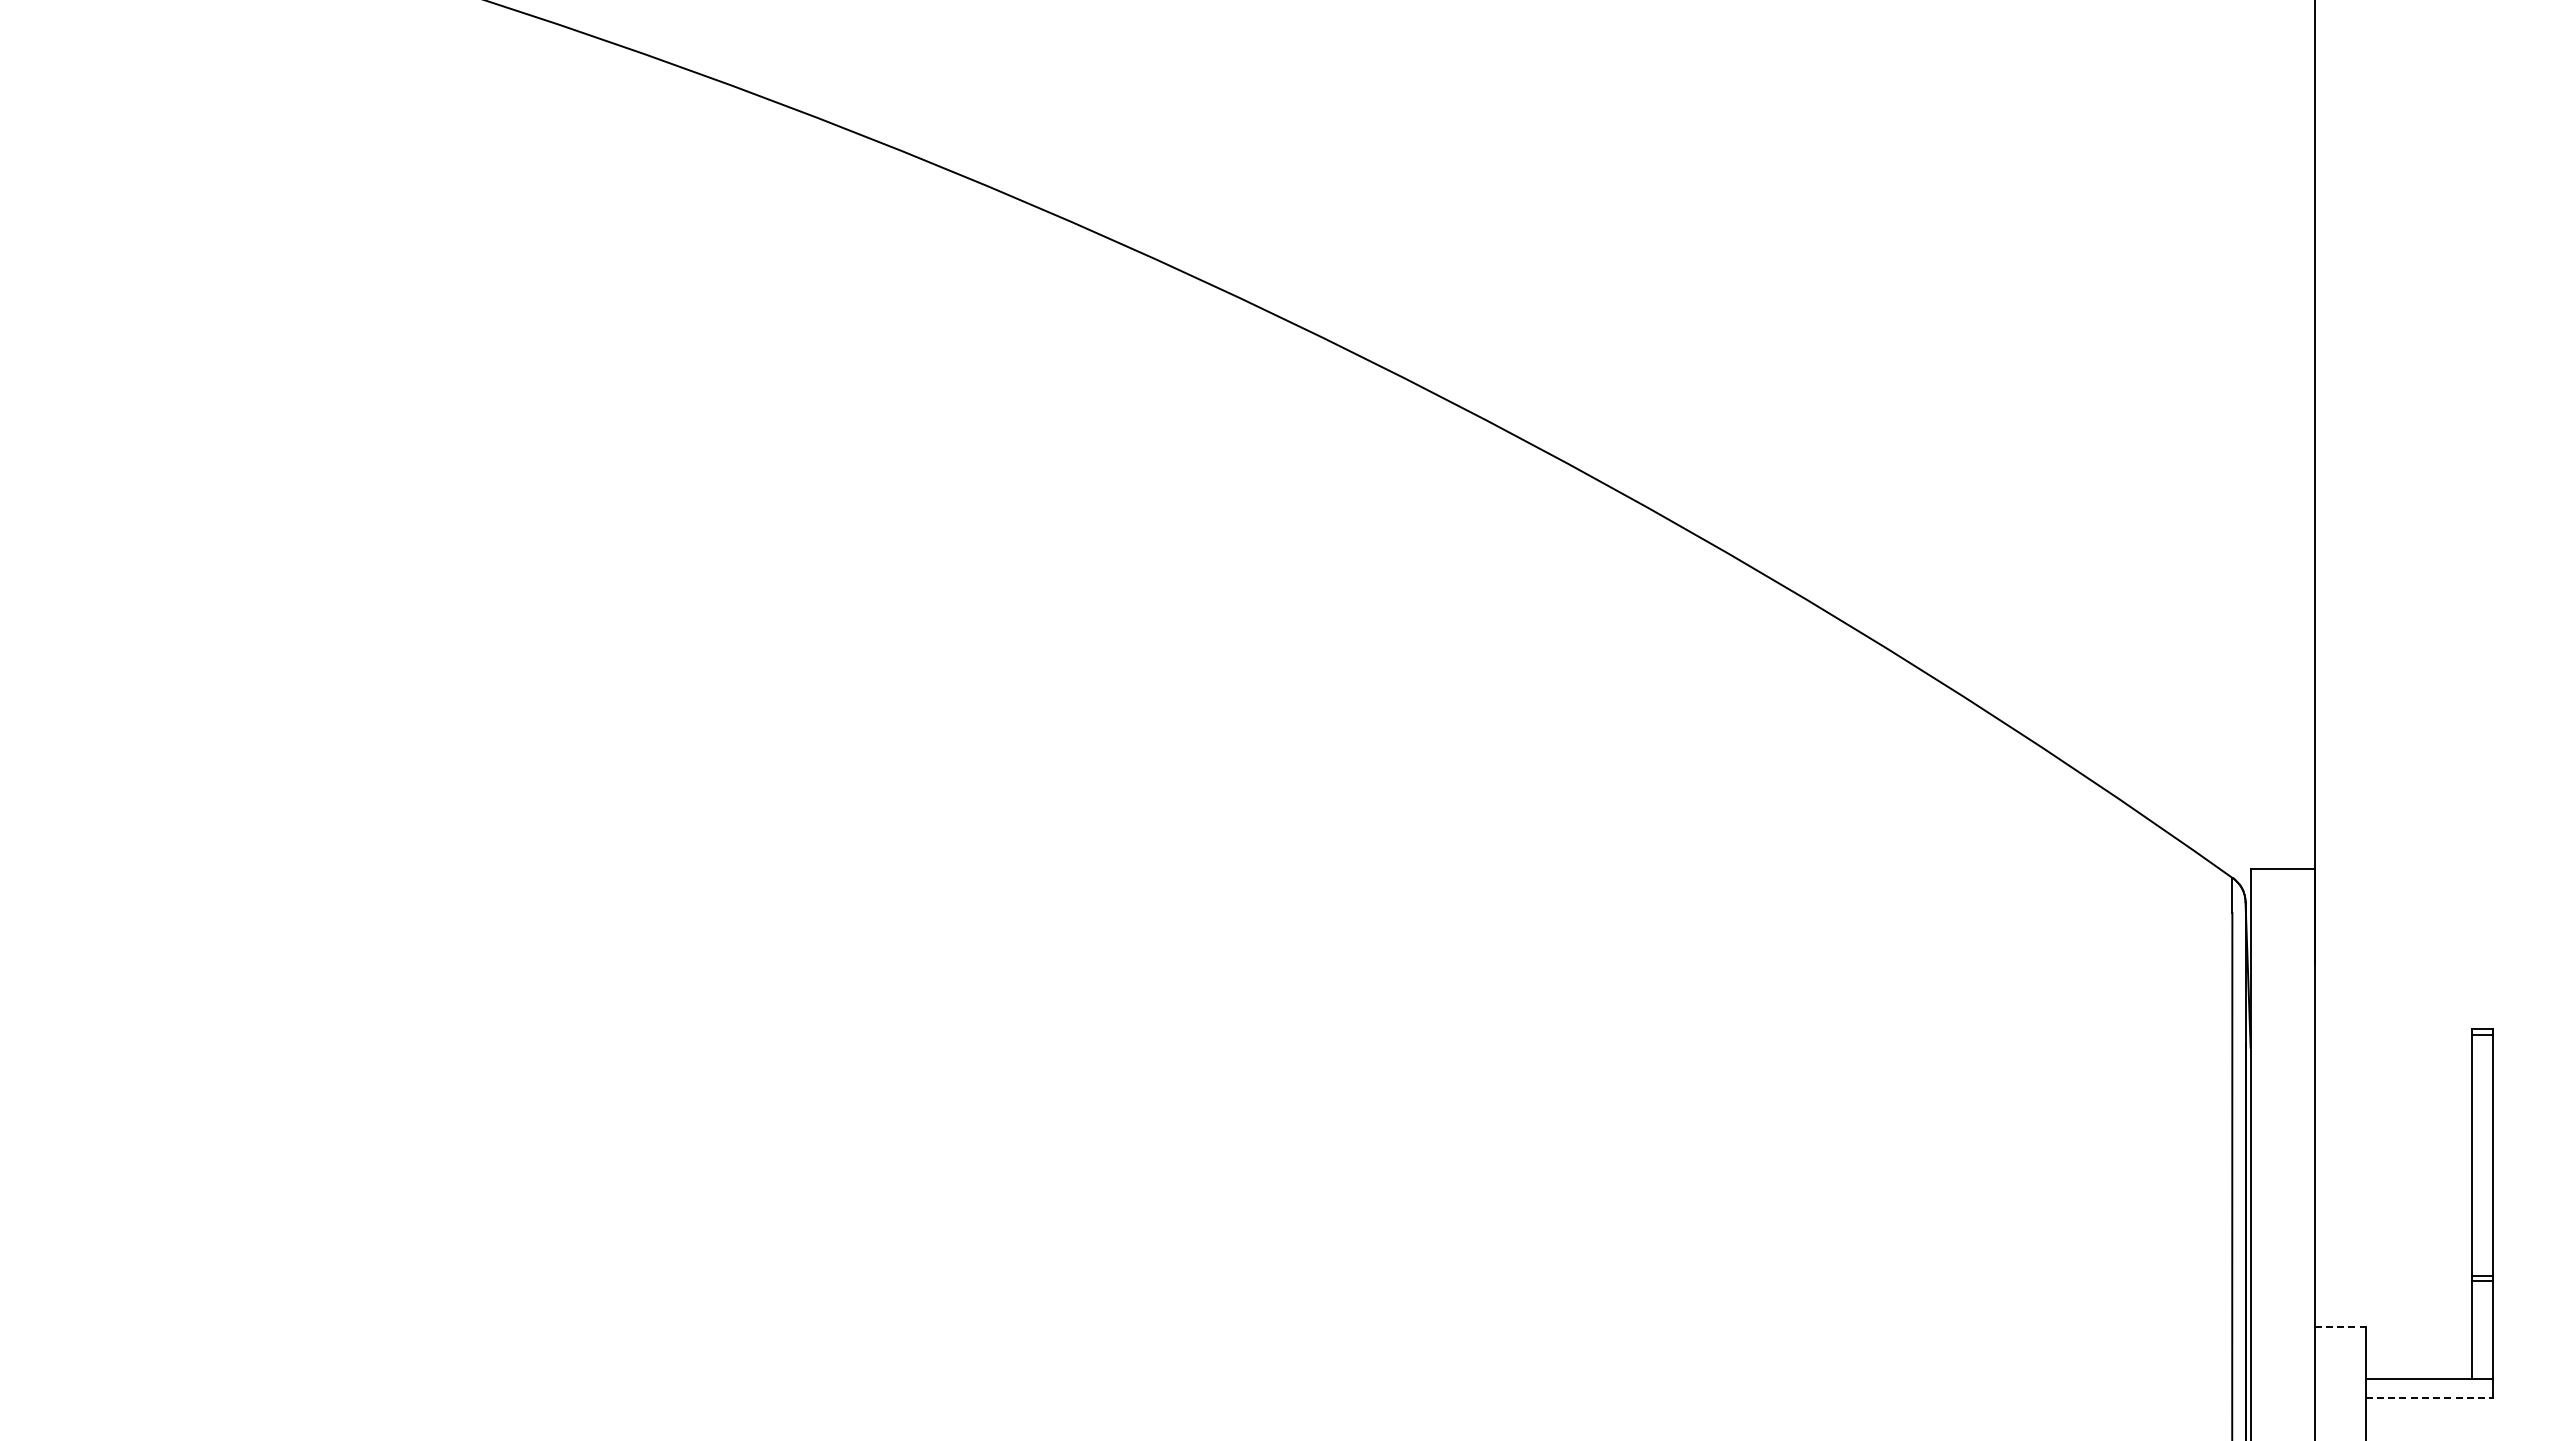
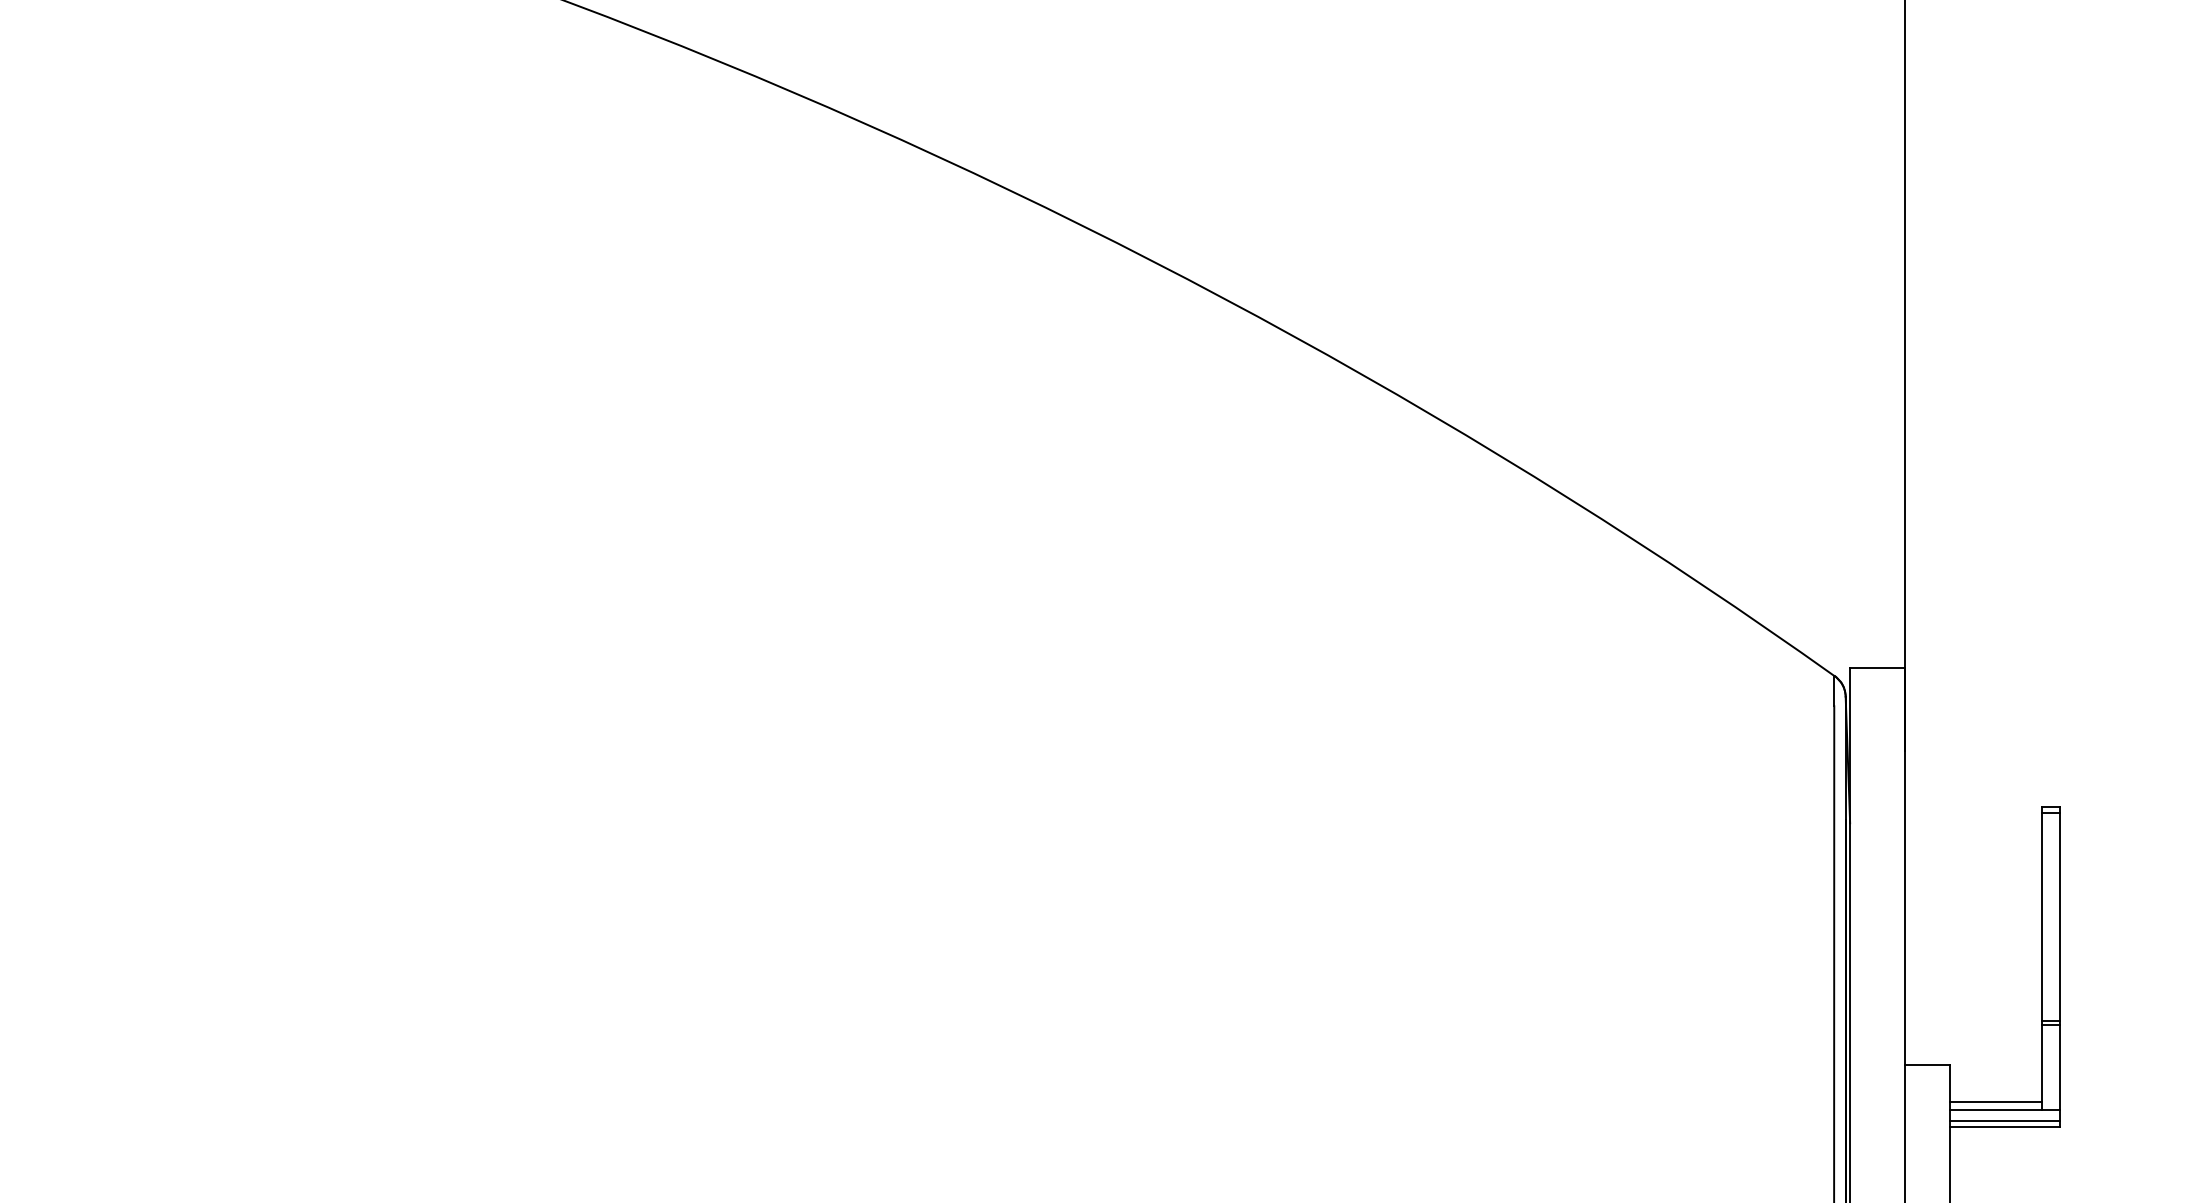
line: (2340, 1326) -> (1928, 1064), dashed -> solid
line: (2418, 1369) -> (1995, 1102), added
line: (2429, 1390) -> (2005, 1120), added
line: (2429, 1397) -> (2005, 1126), dashed -> solid

